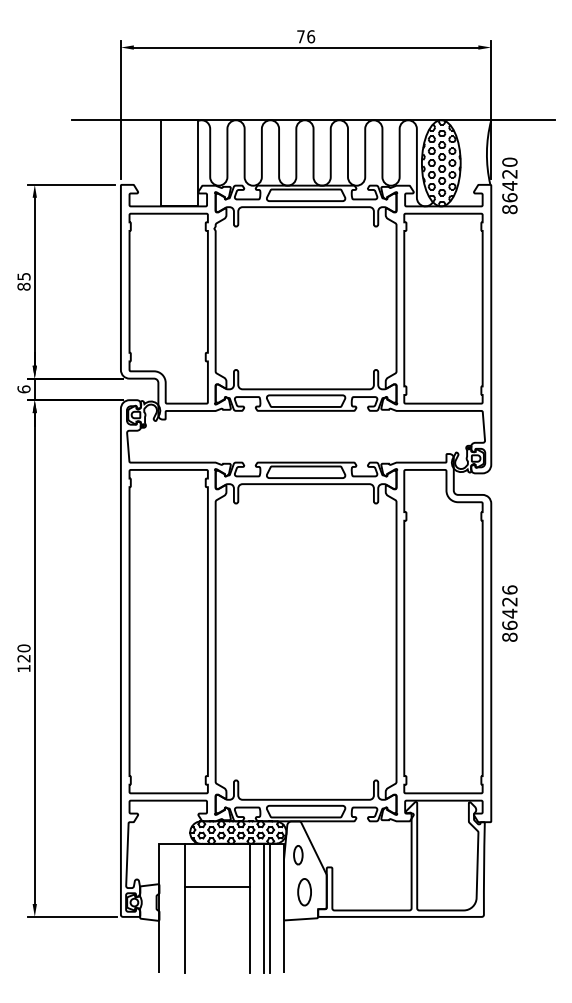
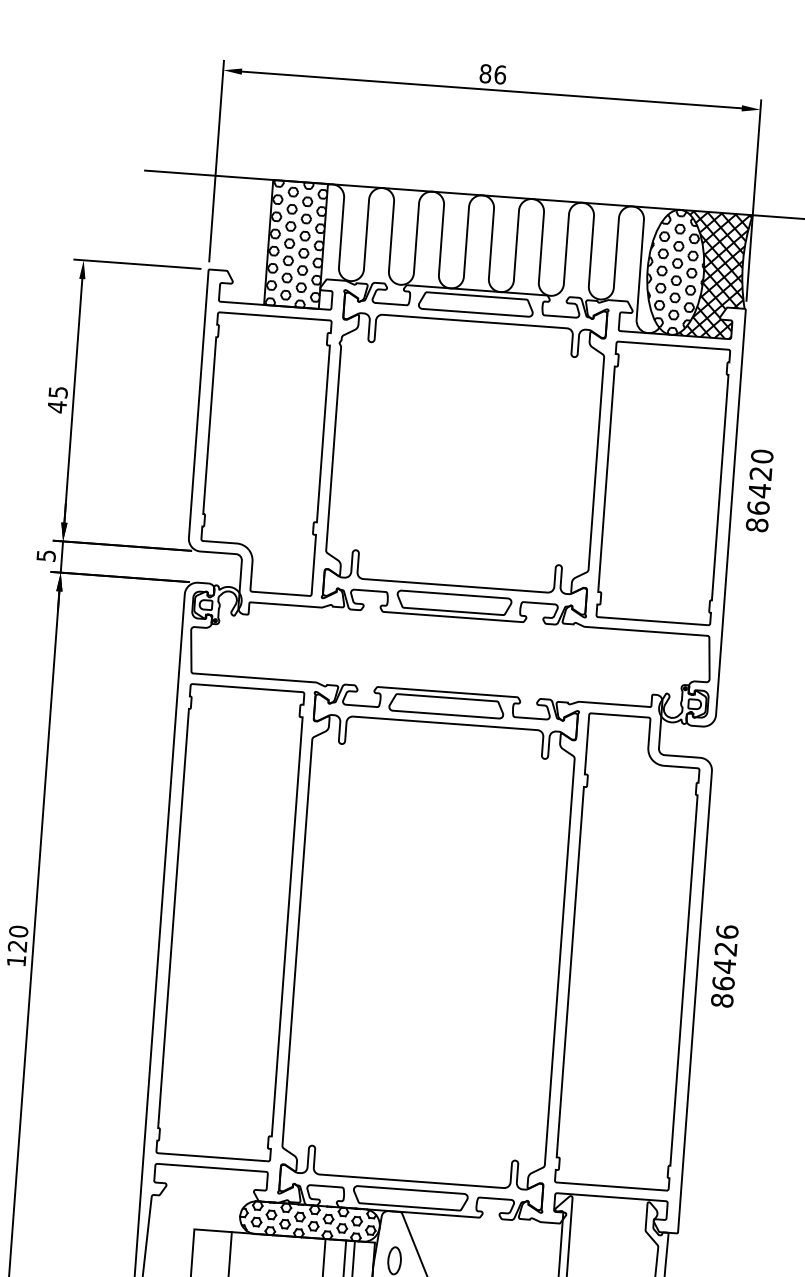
text: (300, 36) -> (484, 73), 76 -> 86
hatch: (179, 163) -> (295, 244), added
hatch: (466, 163) -> (712, 275), added
text: (509, 185) -> (759, 490), moved
text: (23, 286) -> (56, 406), 85 -> 45
text: (23, 389) -> (45, 555), 6 -> 5
text: (509, 613) -> (724, 966), moved

